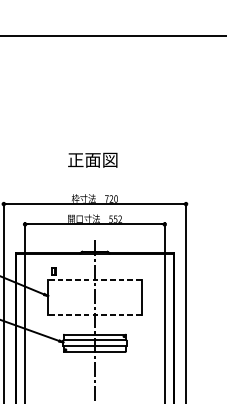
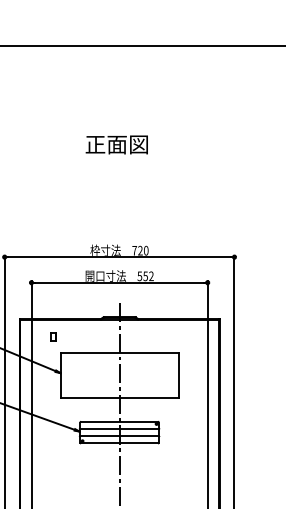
text: (92, 159) -> (116, 144), moved
part: (53, 270) -> (53, 336), moved
line: (94, 279) -> (119, 352), dashed -> solid
line: (94, 315) -> (119, 397), dashed -> solid

